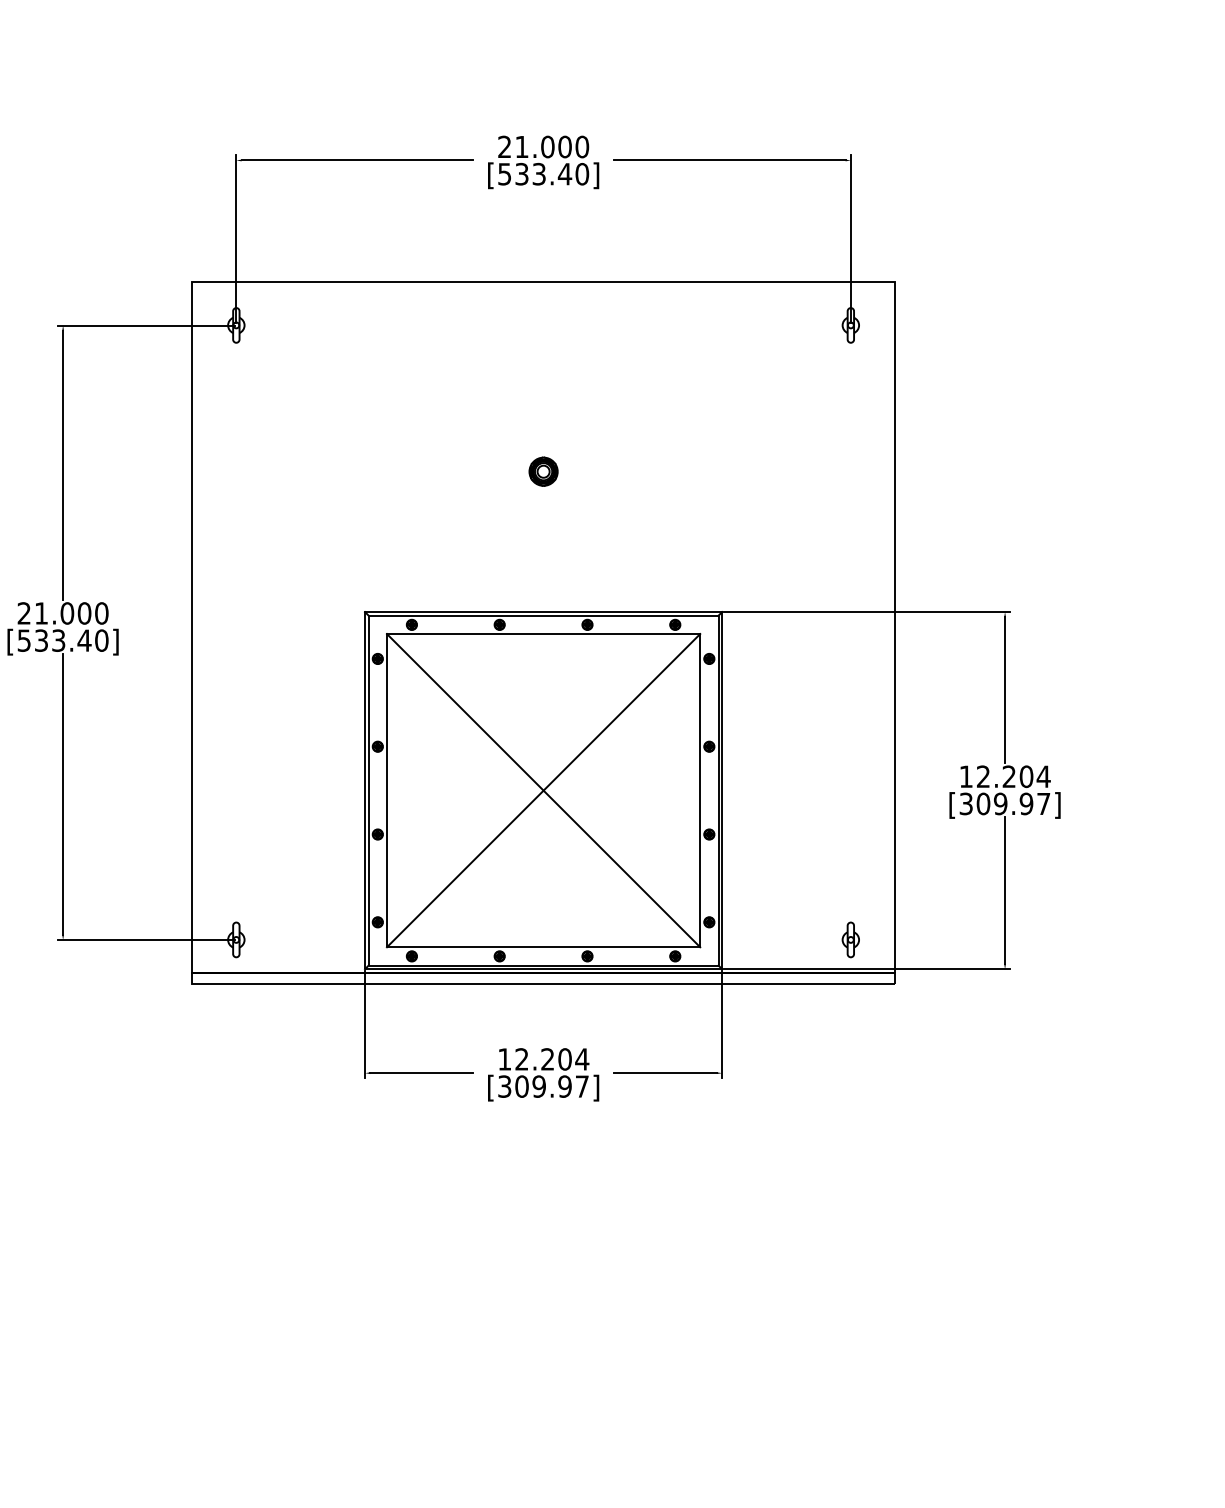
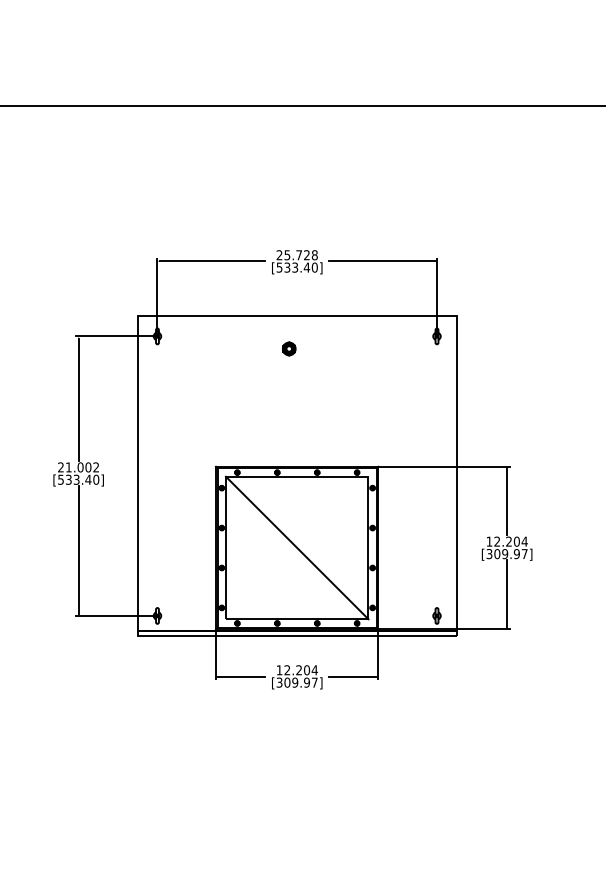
text: (550, 147) -> (300, 255), 21.000 -> 25.728
part: (544, 470) -> (289, 348), moved
text: (102, 613) -> (96, 467), 21.000 -> 21.002
line: (544, 789) -> (297, 547), removed

